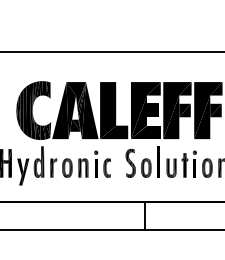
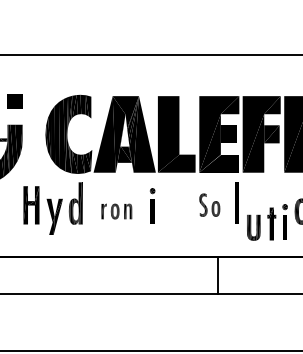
part: (138, 162) -> (209, 204), size x0.6
part: (181, 164) -> (267, 222), moved
part: (69, 168) -> (116, 211), size x0.6
part: (107, 168) -> (167, 211), removed

